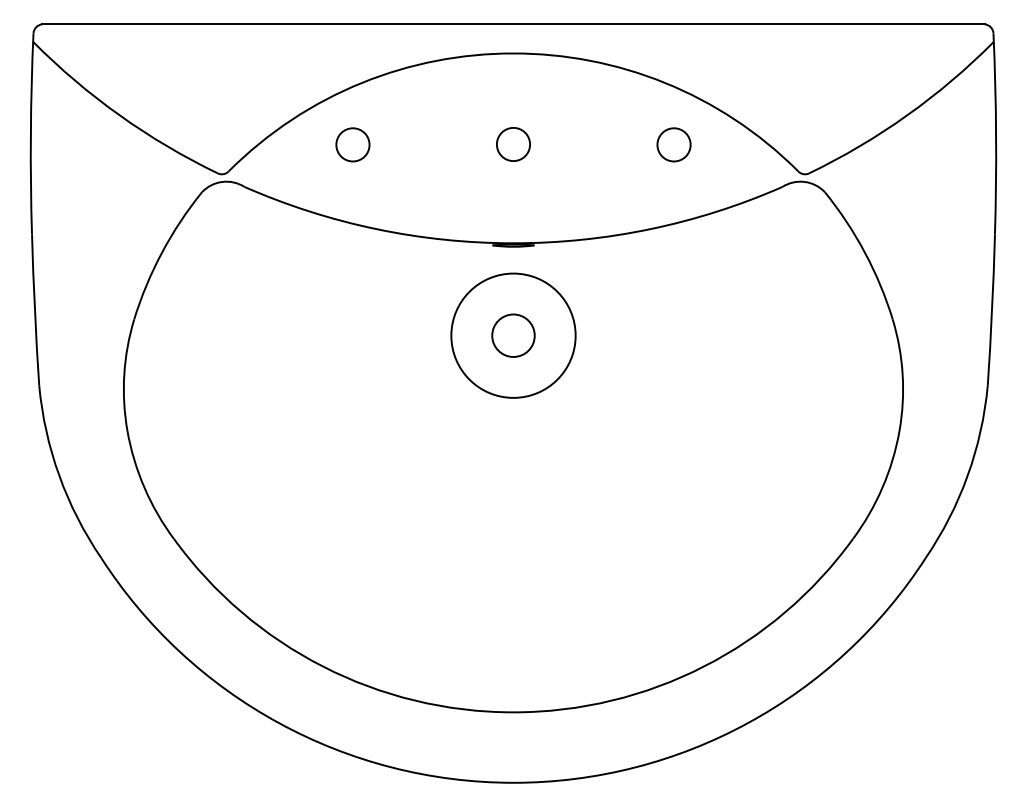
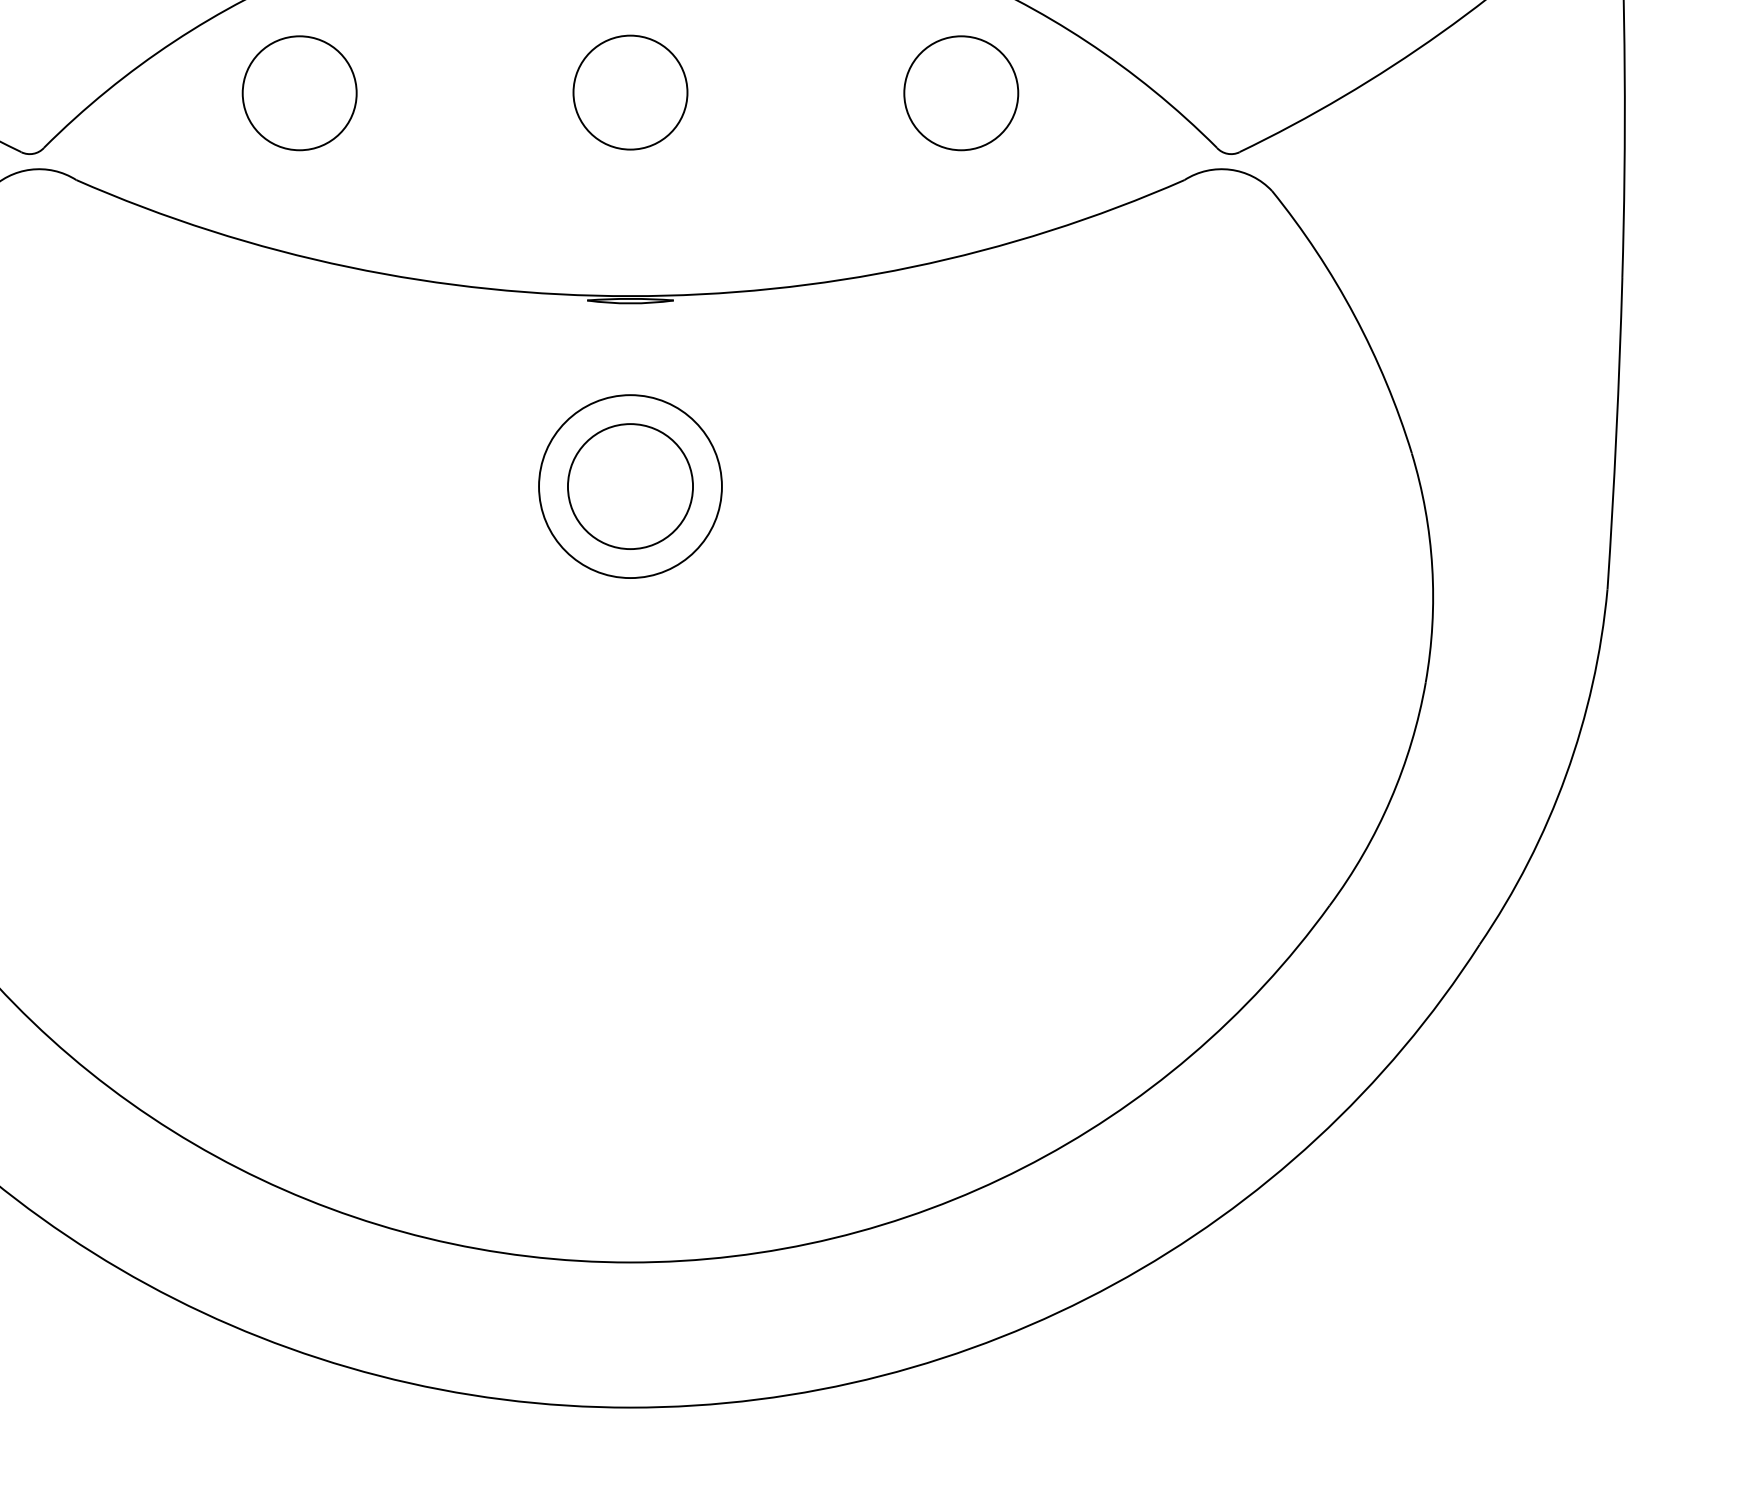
circle: (352, 144) -> (298, 92), size x1.67
circle: (513, 144) -> (630, 92), size x1.67
circle: (673, 144) -> (960, 92), size x1.67
circle: (513, 335) -> (630, 486), size x0.71
circle: (513, 335) -> (630, 486), size x1.43

